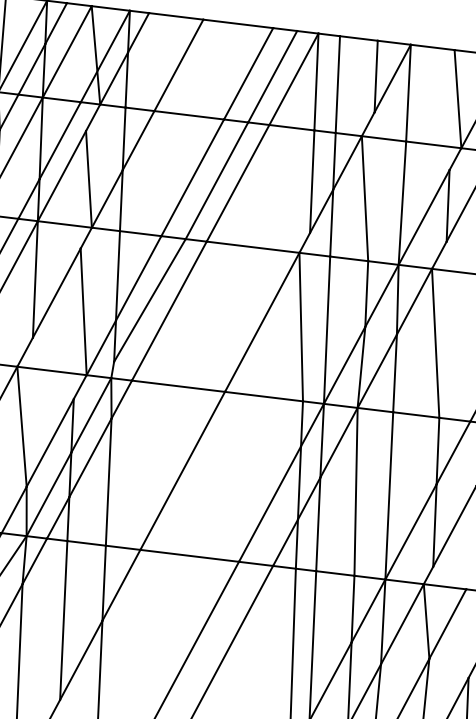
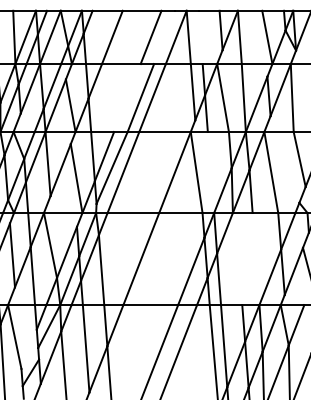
line: (272, 76) -> (164, 37), removed
line: (337, 84) -> (200, 37), removed
line: (192, 178) -> (127, 98), removed
line: (326, 330) -> (210, 172), removed
line: (355, 492) -> (237, 259), removed
line: (388, 496) -> (255, 259), removed

